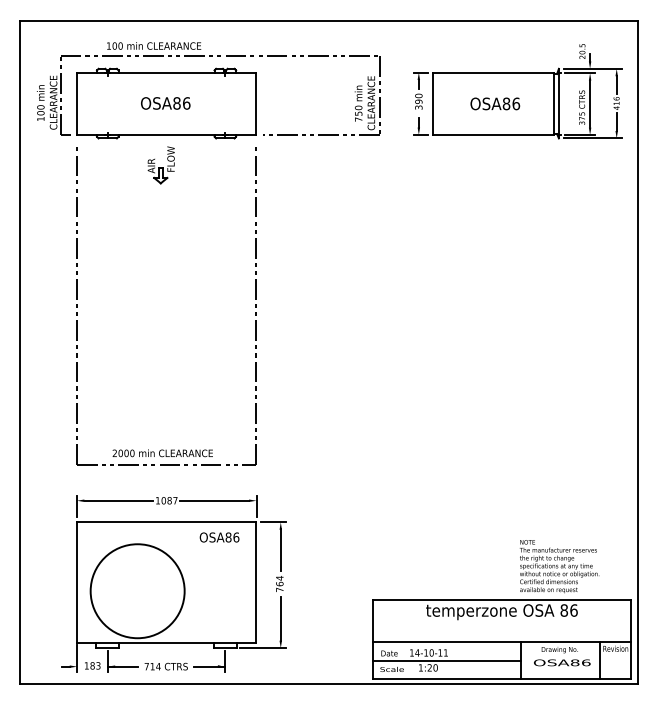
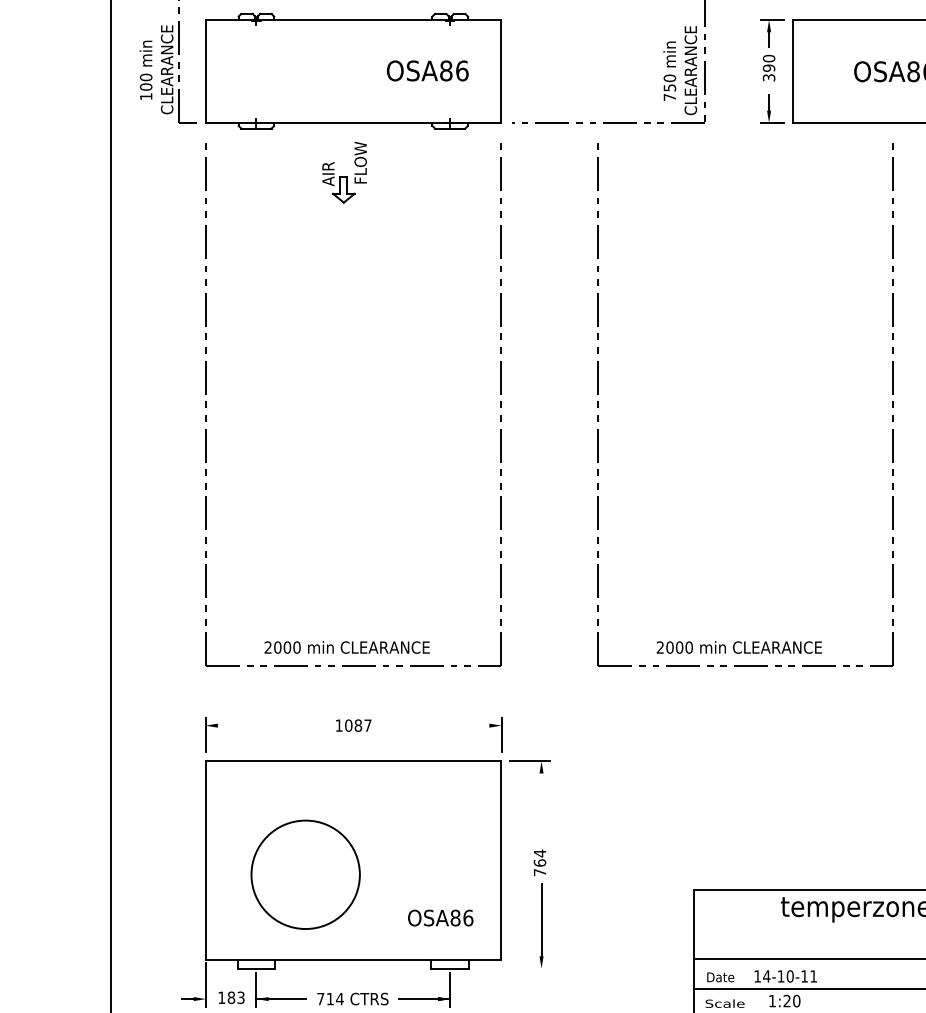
text: (165, 103) -> (427, 71), moved
part: (315, 306) -> (598, 405), added
line: (118, 500) -> (274, 725), removed
line: (214, 500) -> (432, 725), removed
text: (219, 537) -> (440, 918), moved
line: (280, 549) -> (541, 806), removed
circle: (137, 591) -> (305, 875), size x0.7
line: (262, 648) -> (511, 969), removed

